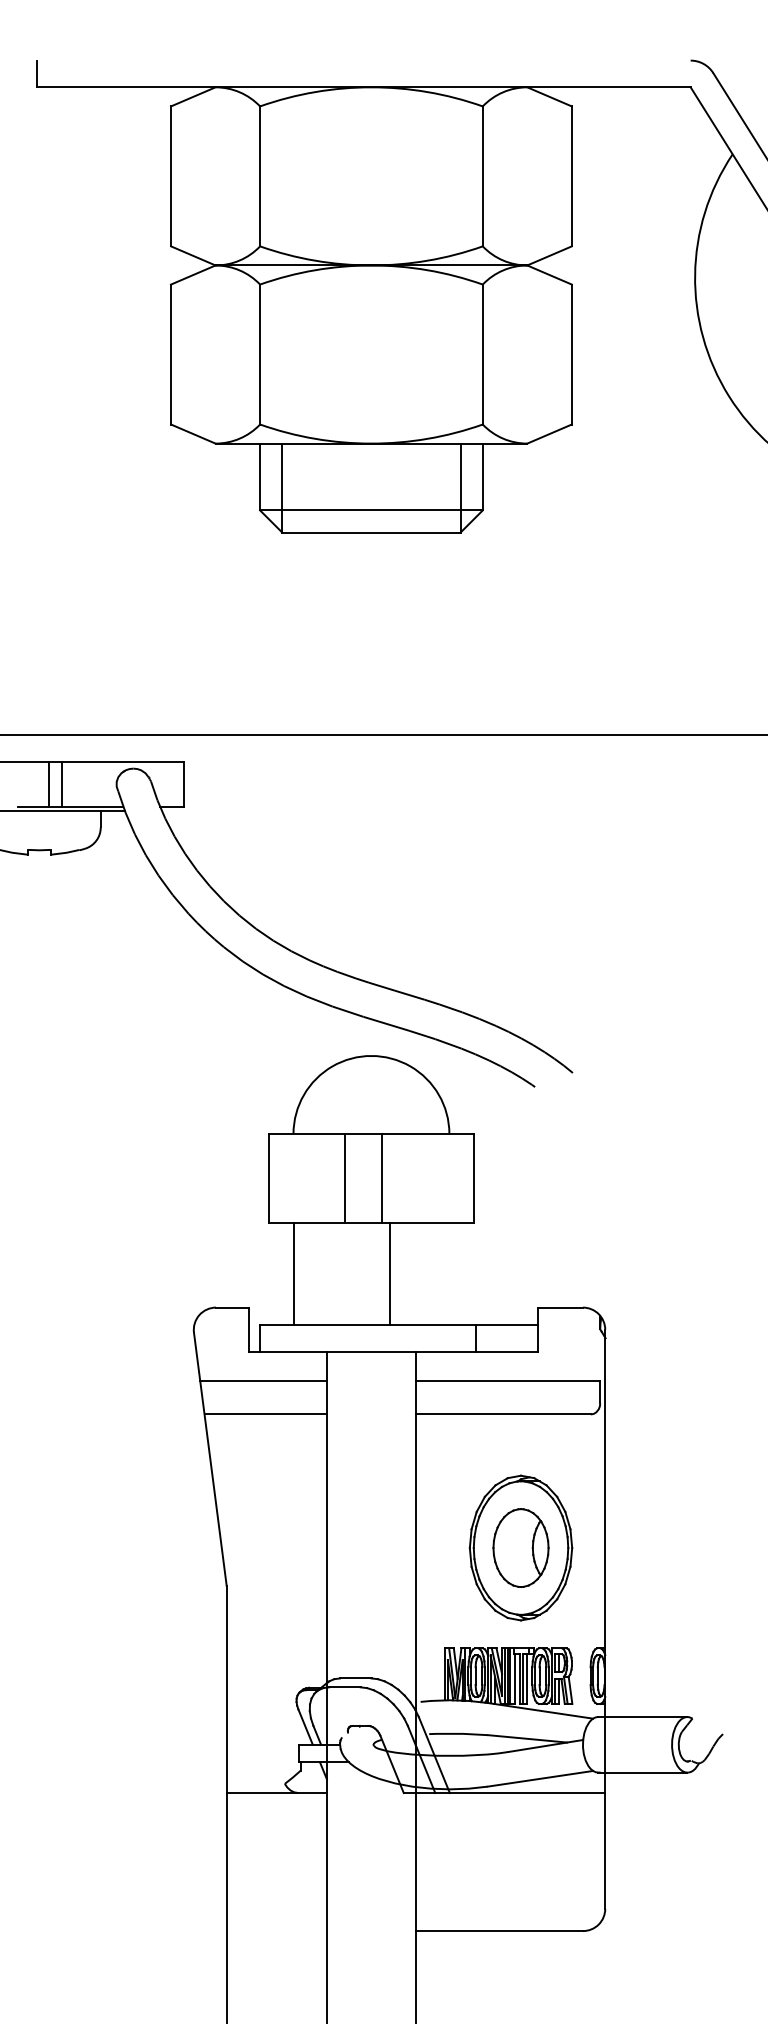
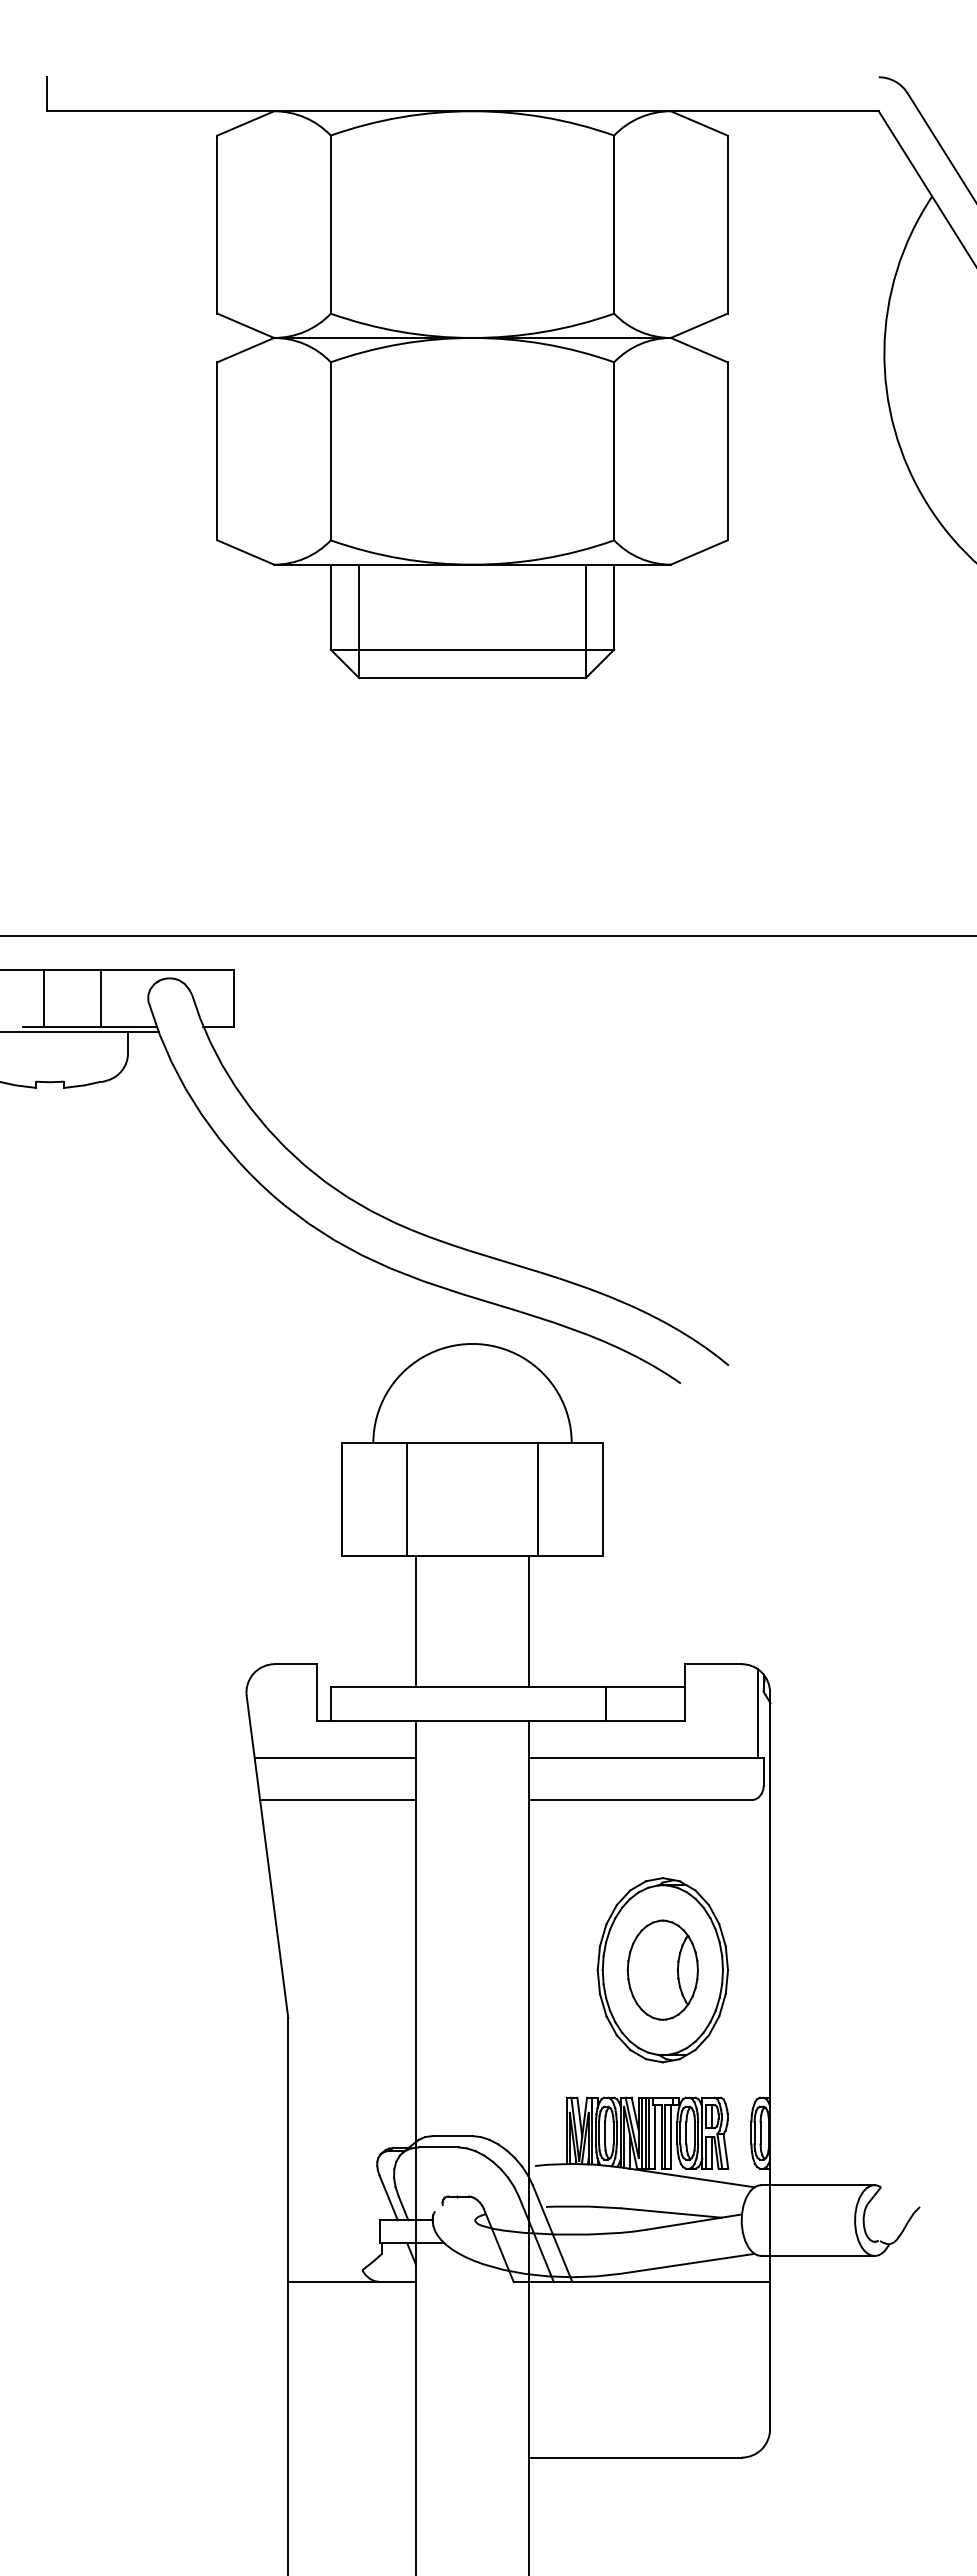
line: (48, 783) -> (100, 997), moved
line: (61, 783) -> (44, 997), moved
line: (345, 1178) -> (407, 1499), moved
line: (381, 1178) -> (537, 1499), moved
line: (293, 1274) -> (415, 1621), moved
line: (390, 1274) -> (529, 1621), moved
line: (596, 1346) -> (758, 1713), added

